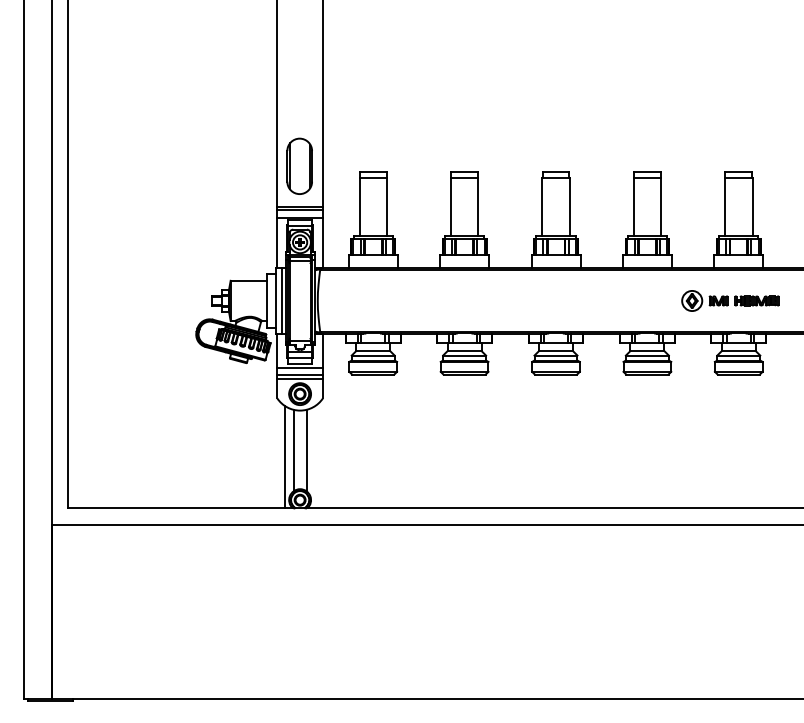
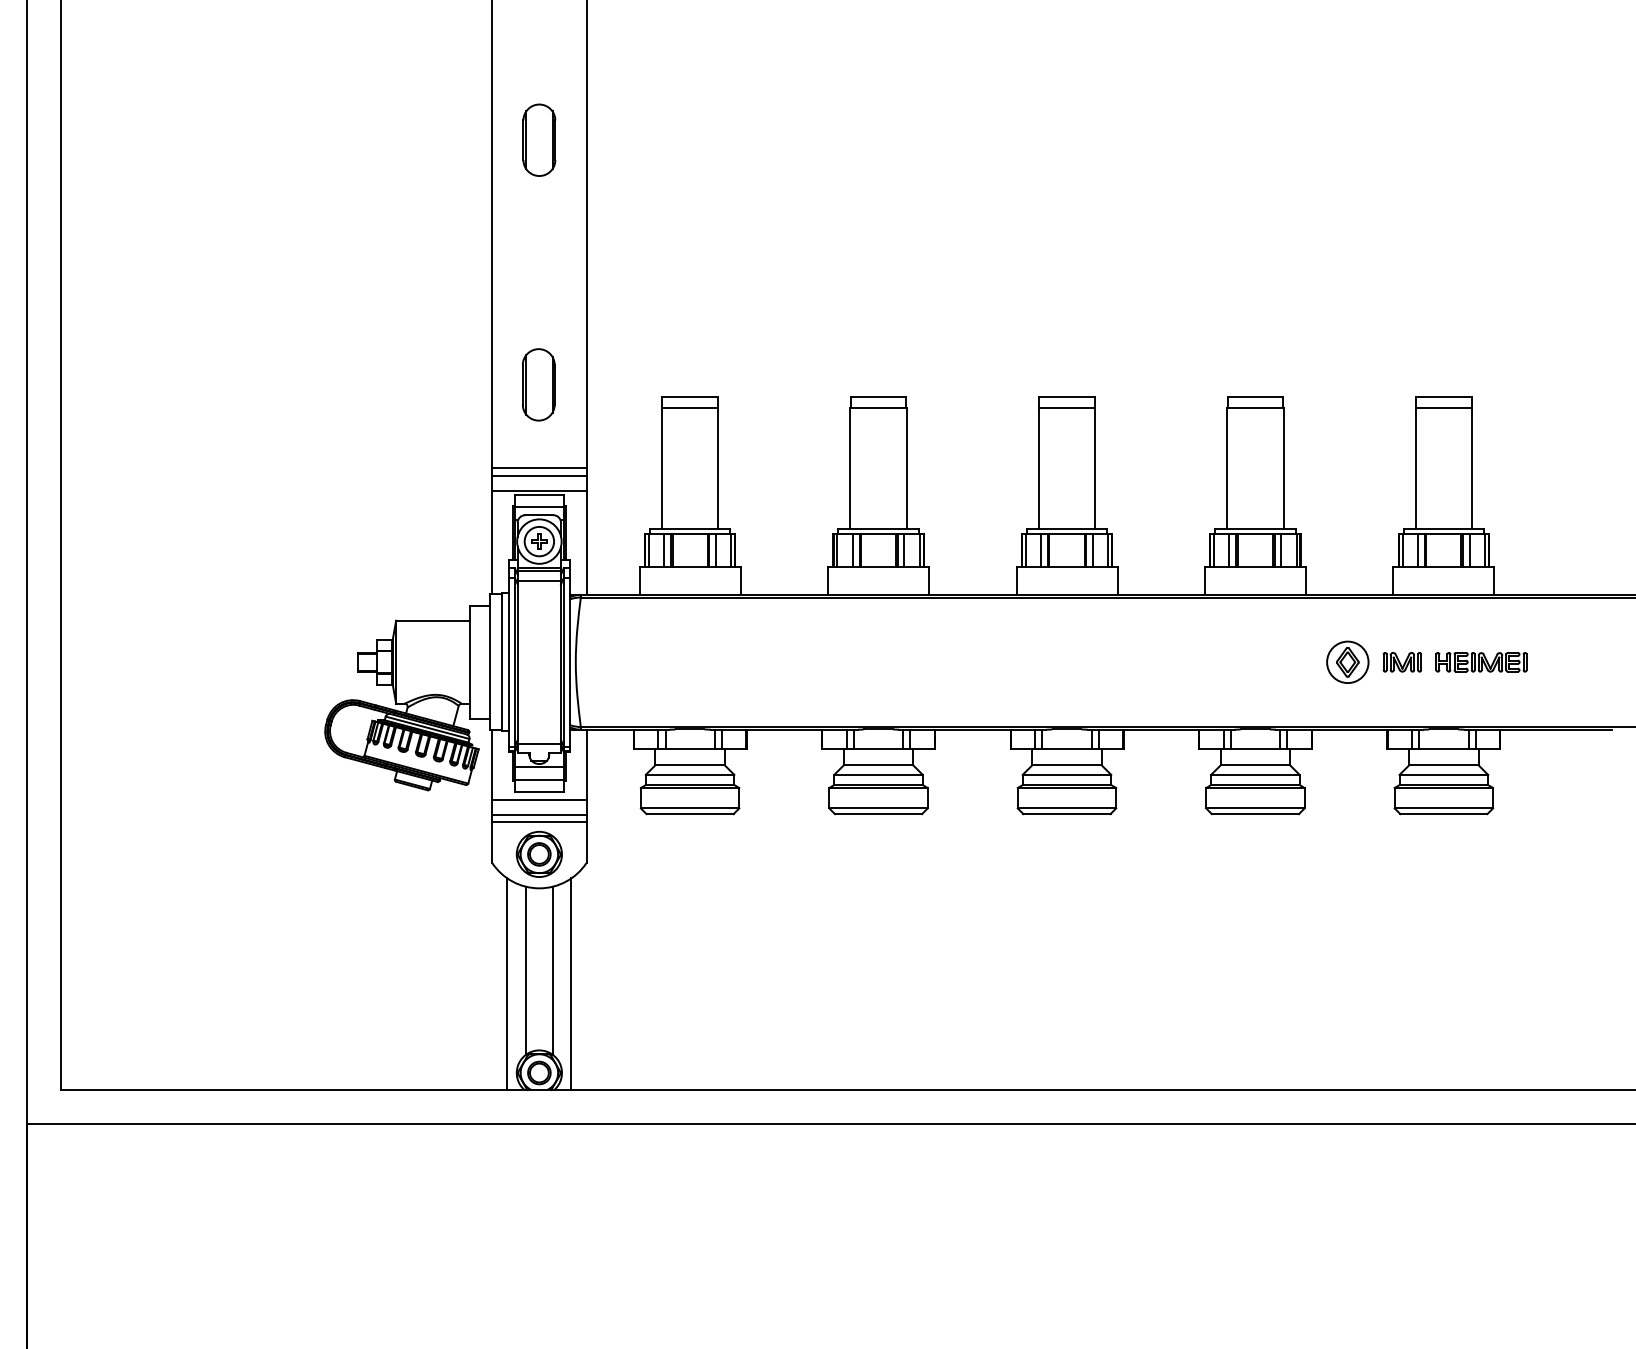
part: (299, 47) -> (538, 139), added
part: (299, 166) -> (538, 385), size x0.62
line: (315, 456) -> (571, 982), added

